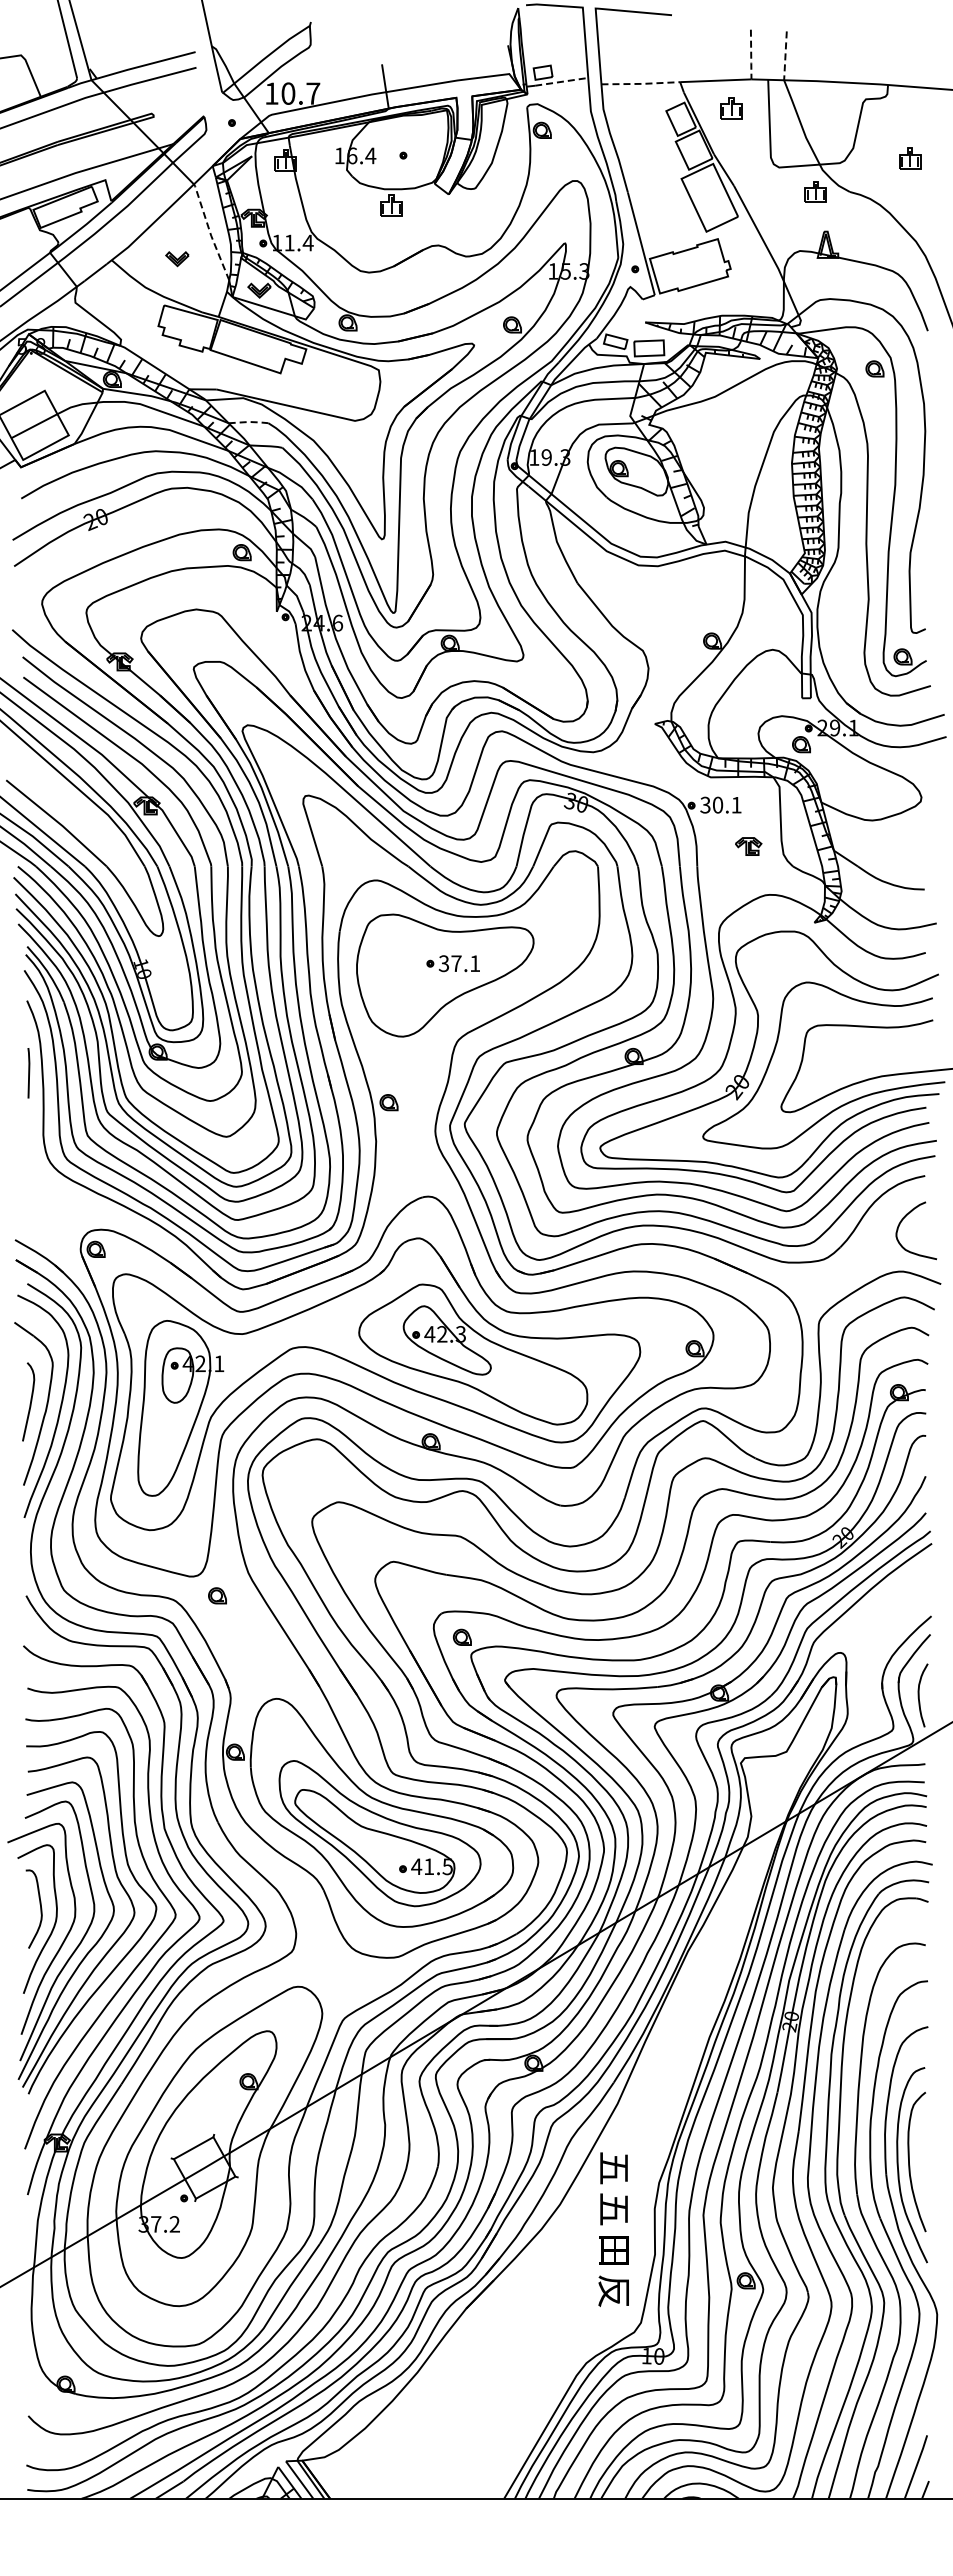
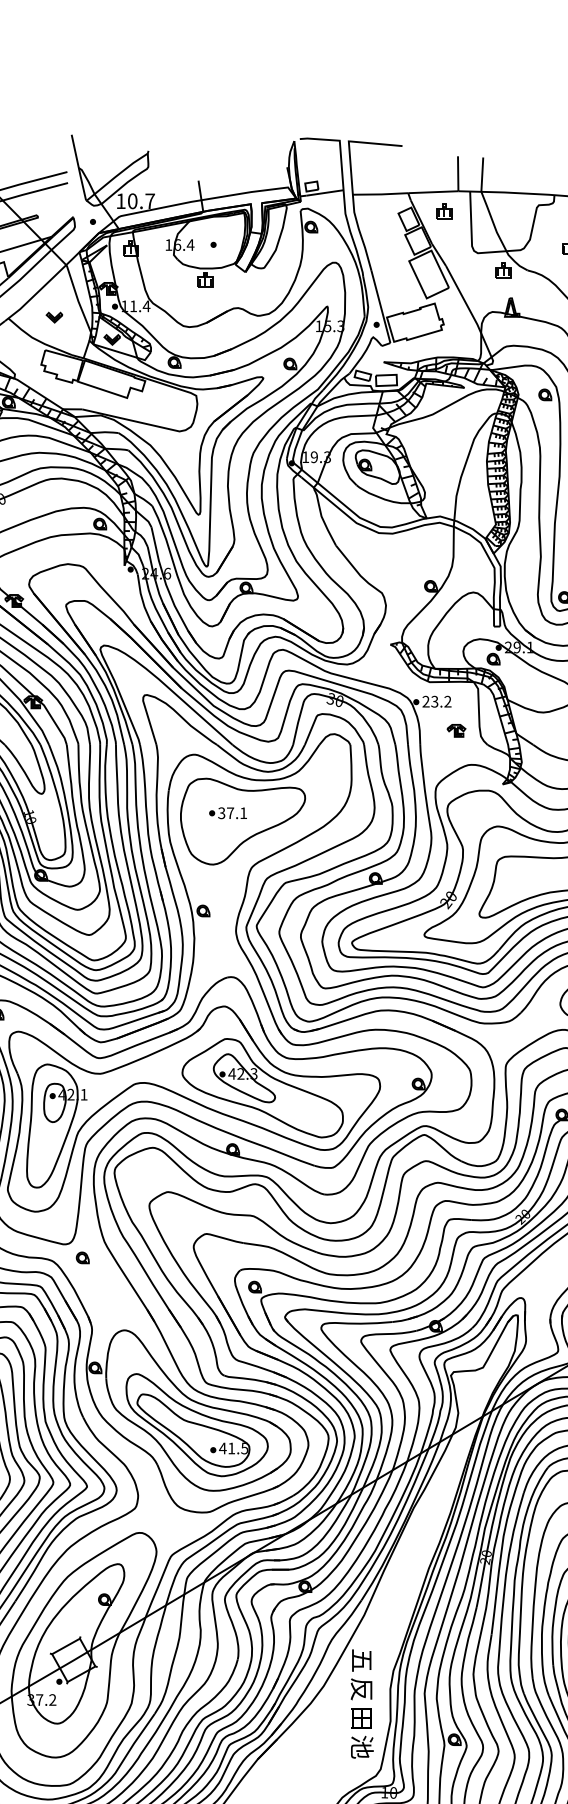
line: (751, 55) -> (458, 174), dashed -> solid
line: (785, 56) -> (482, 175), dashed -> solid
line: (561, 81) -> (324, 192), dashed -> solid
line: (641, 83) -> (381, 194), dashed -> solid
line: (210, 232) -> (77, 298), dashed -> solid
line: (248, 421) -> (104, 431), dashed -> solid
text: (720, 804) -> (436, 701), 30.1 -> 23.2
part: (452, 963) -> (227, 813), moved
text: (613, 2209) -> (361, 1689), 五 -> 反
text: (614, 2291) -> (362, 1747), 反 -> 池

